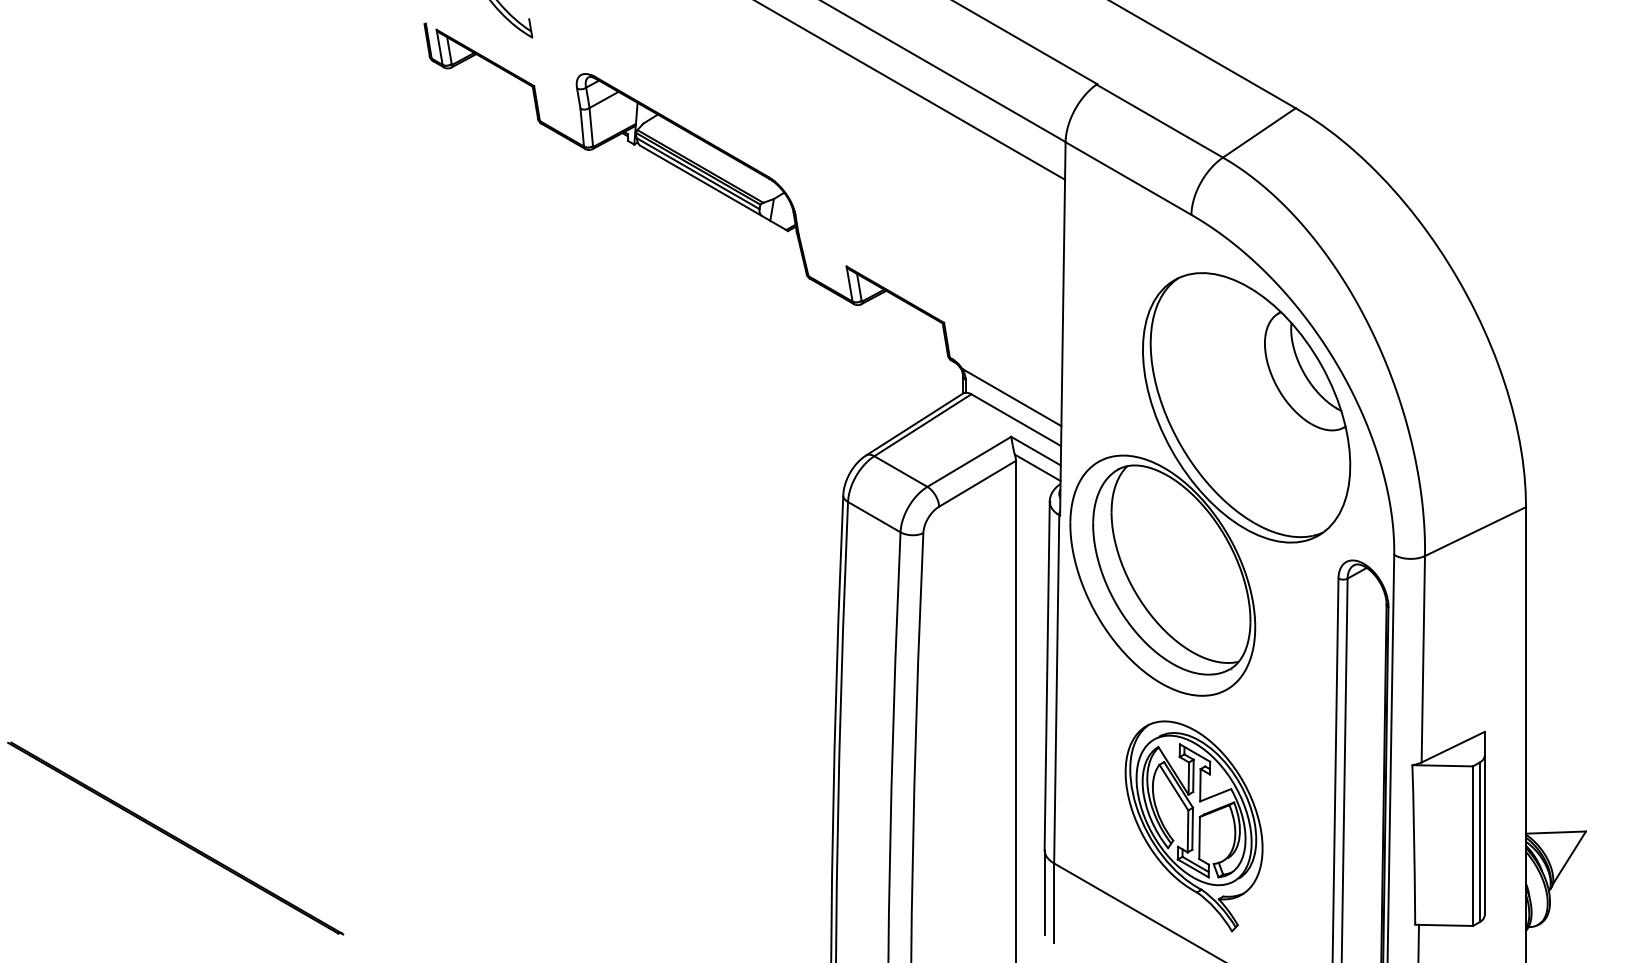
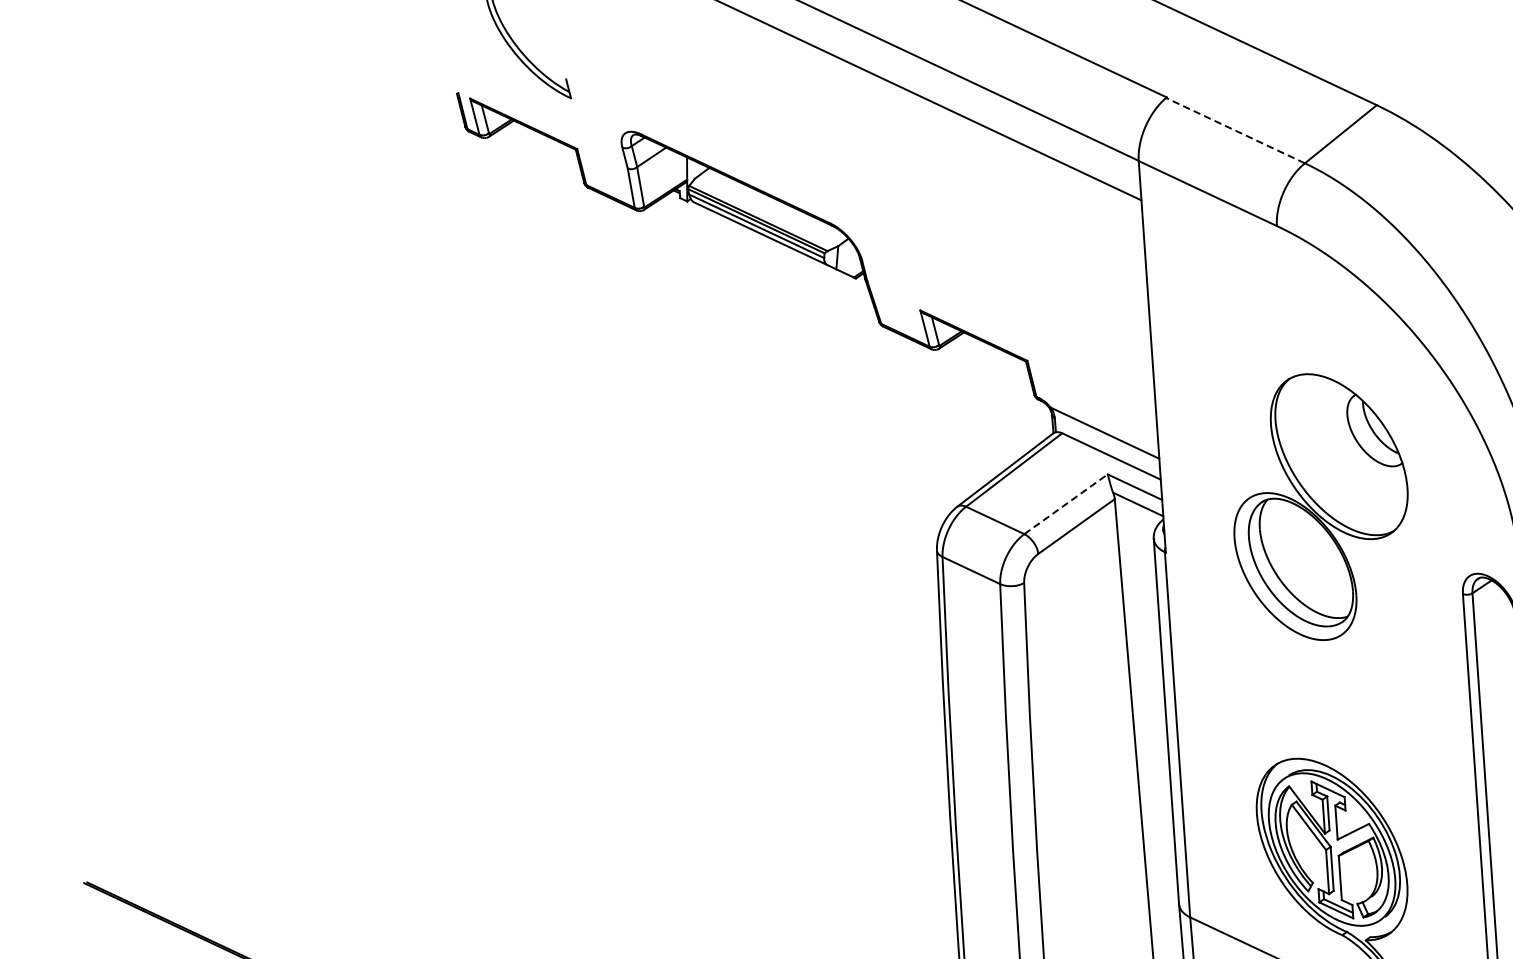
line: (1159, 121) -> (1235, 131), solid -> dashed
line: (969, 461) -> (1066, 503), solid -> dashed
part: (1210, 484) -> (1320, 506), size x0.6

